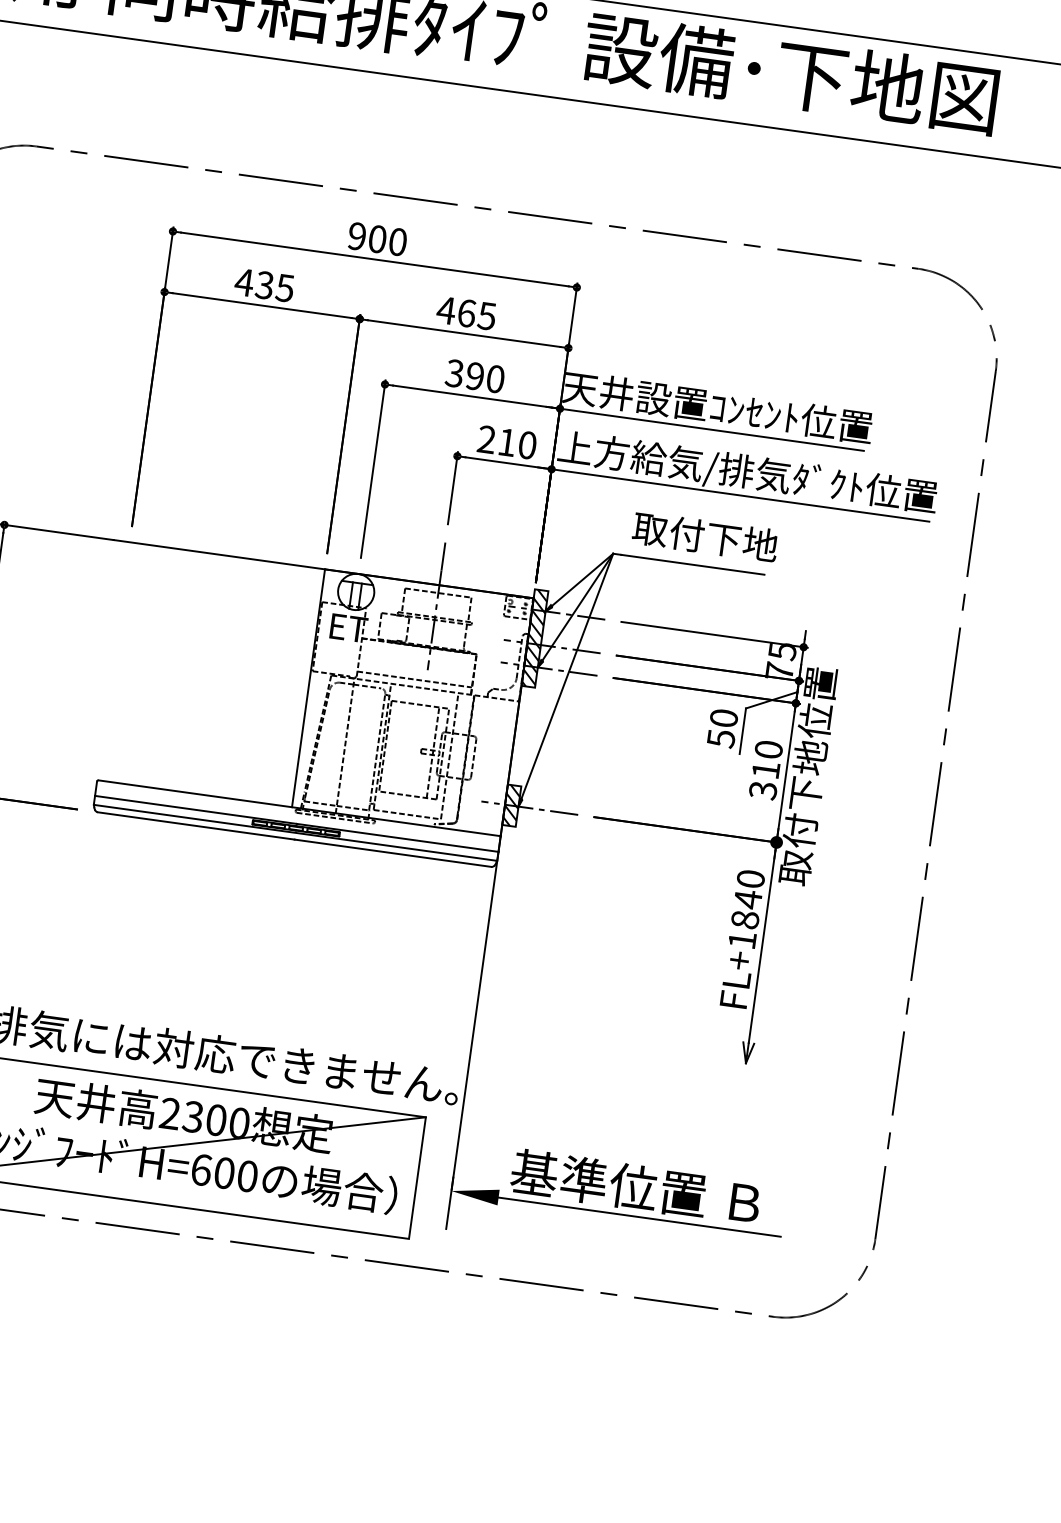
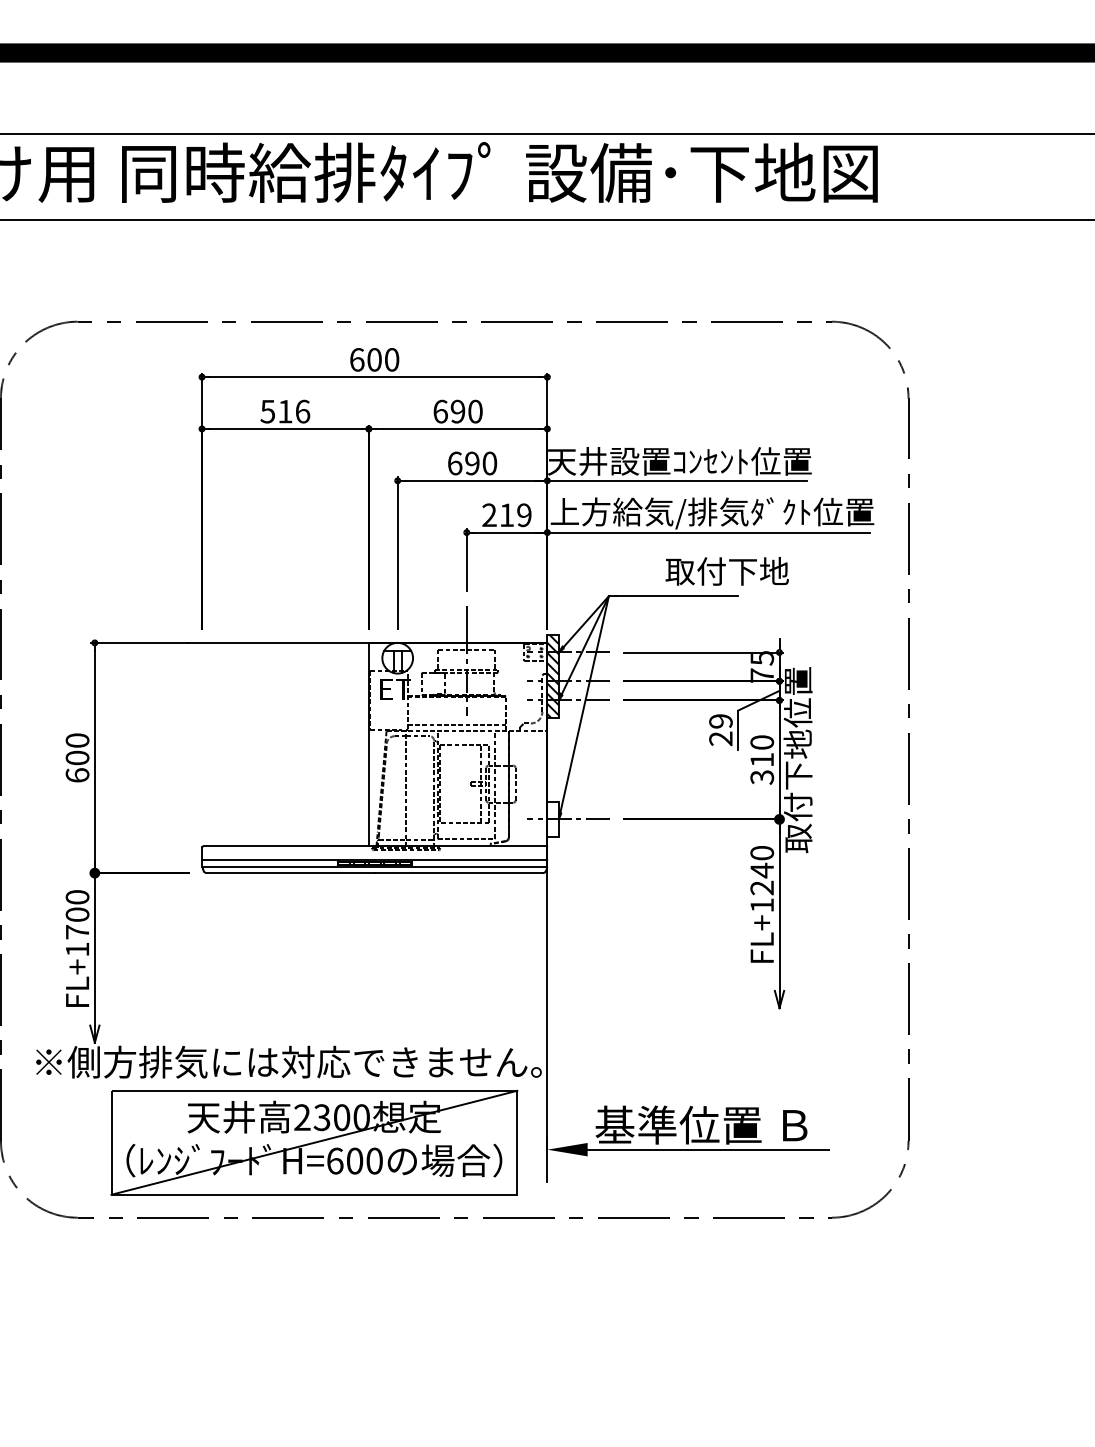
text: (357, 236) -> (357, 359), 900 -> 600
text: (265, 285) -> (285, 411), 435 -> 516
text: (466, 313) -> (457, 411), 465 -> 690
text: (454, 373) -> (454, 463), 390 -> 690
text: (527, 445) -> (524, 515), 210 -> 219
text: (704, 536) -> (726, 571), moved
text: (722, 728) -> (720, 730), 50 -> 29
hatch: (511, 805) -> (552, 819), removed
text: (745, 919) -> (762, 887), FL+1840 -> FL+1240

